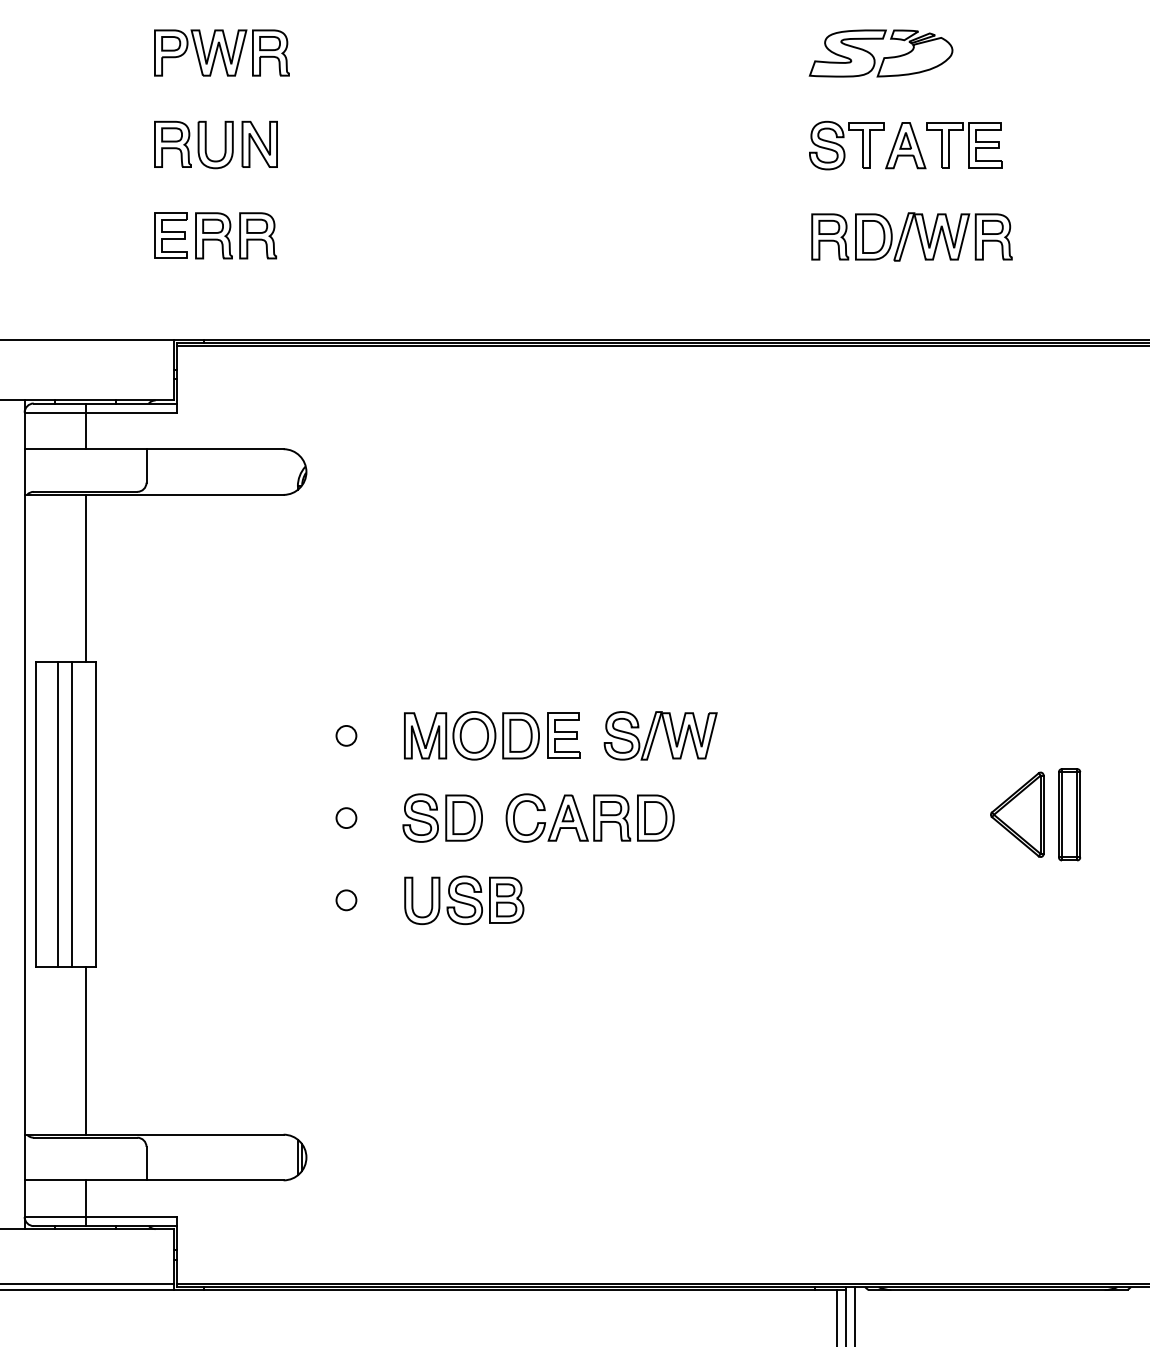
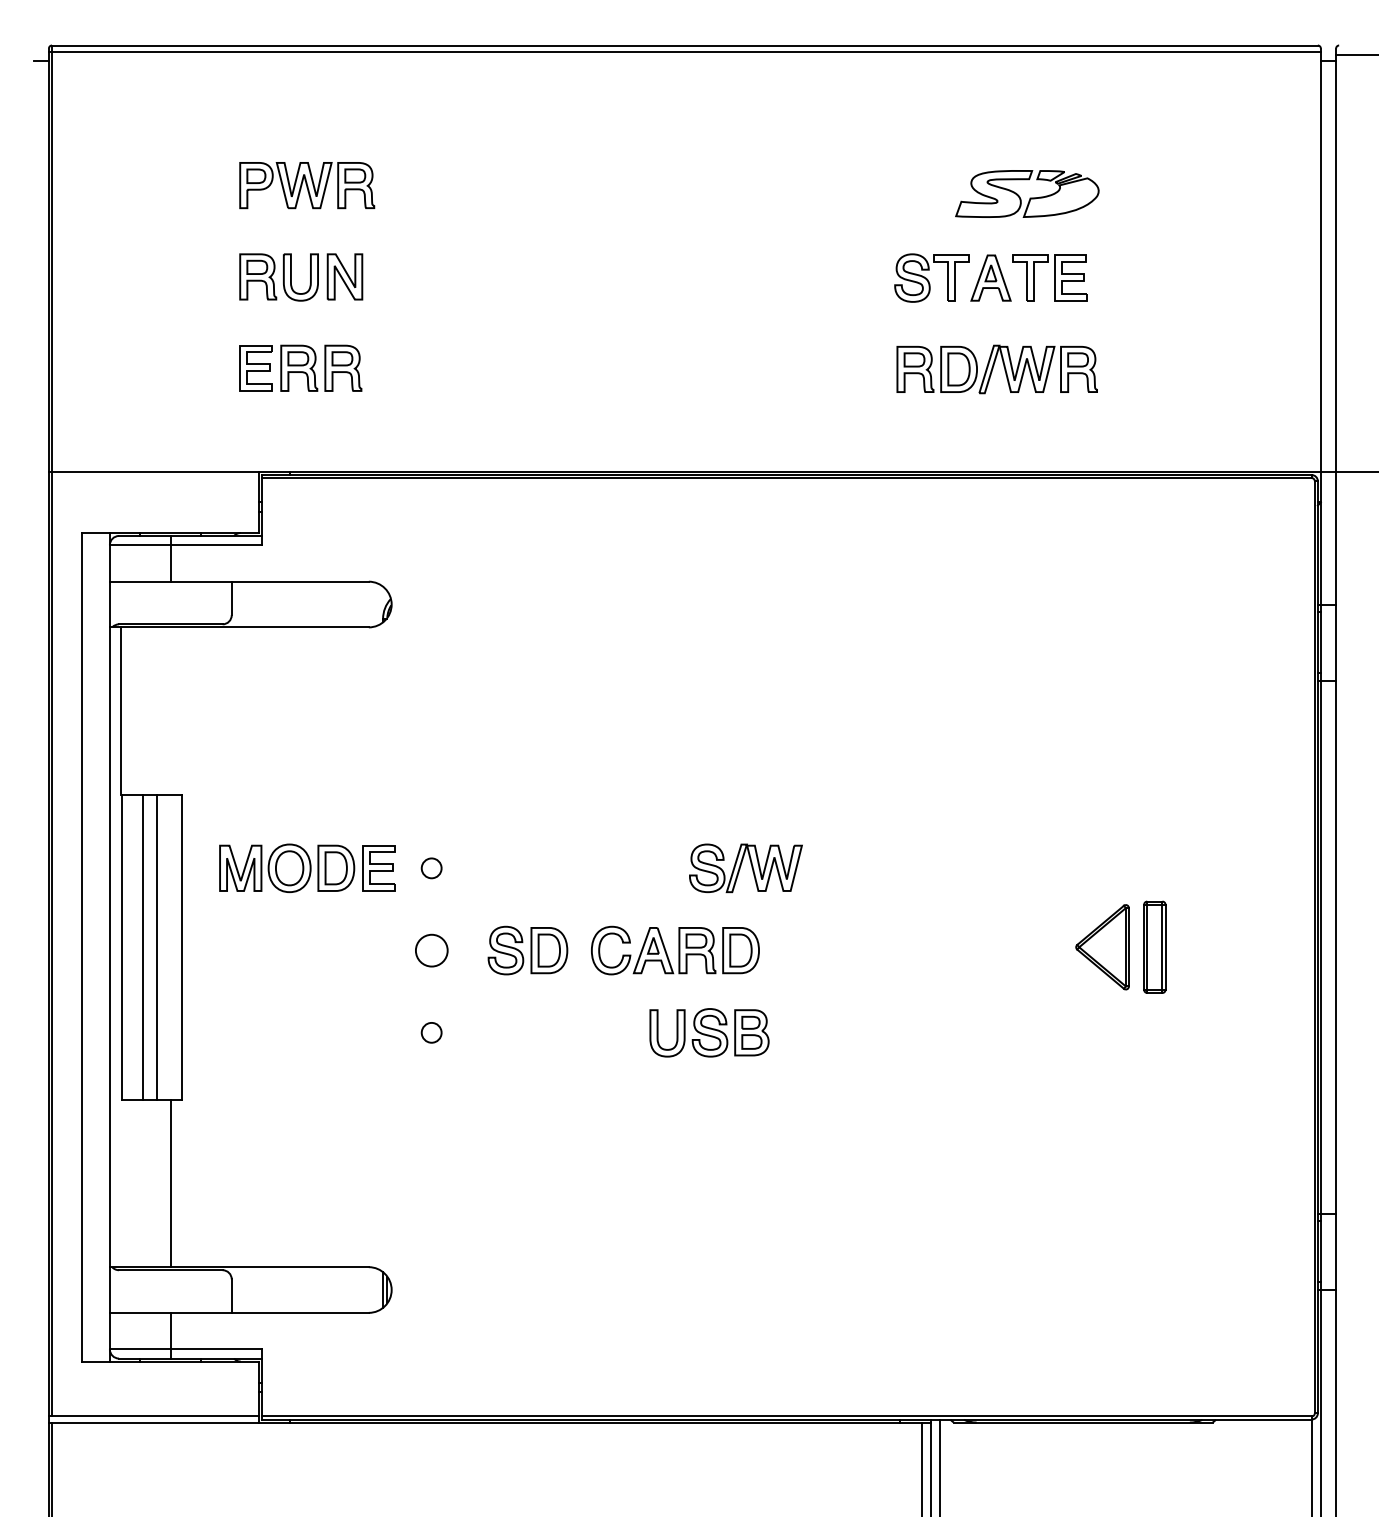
part: (881, 53) -> (1027, 193), moved
line: (85, 578) -> (120, 710), moved
part: (492, 736) -> (307, 868), moved
part: (346, 818) -> (431, 950), size x1.6
part: (464, 900) -> (709, 1032), moved

